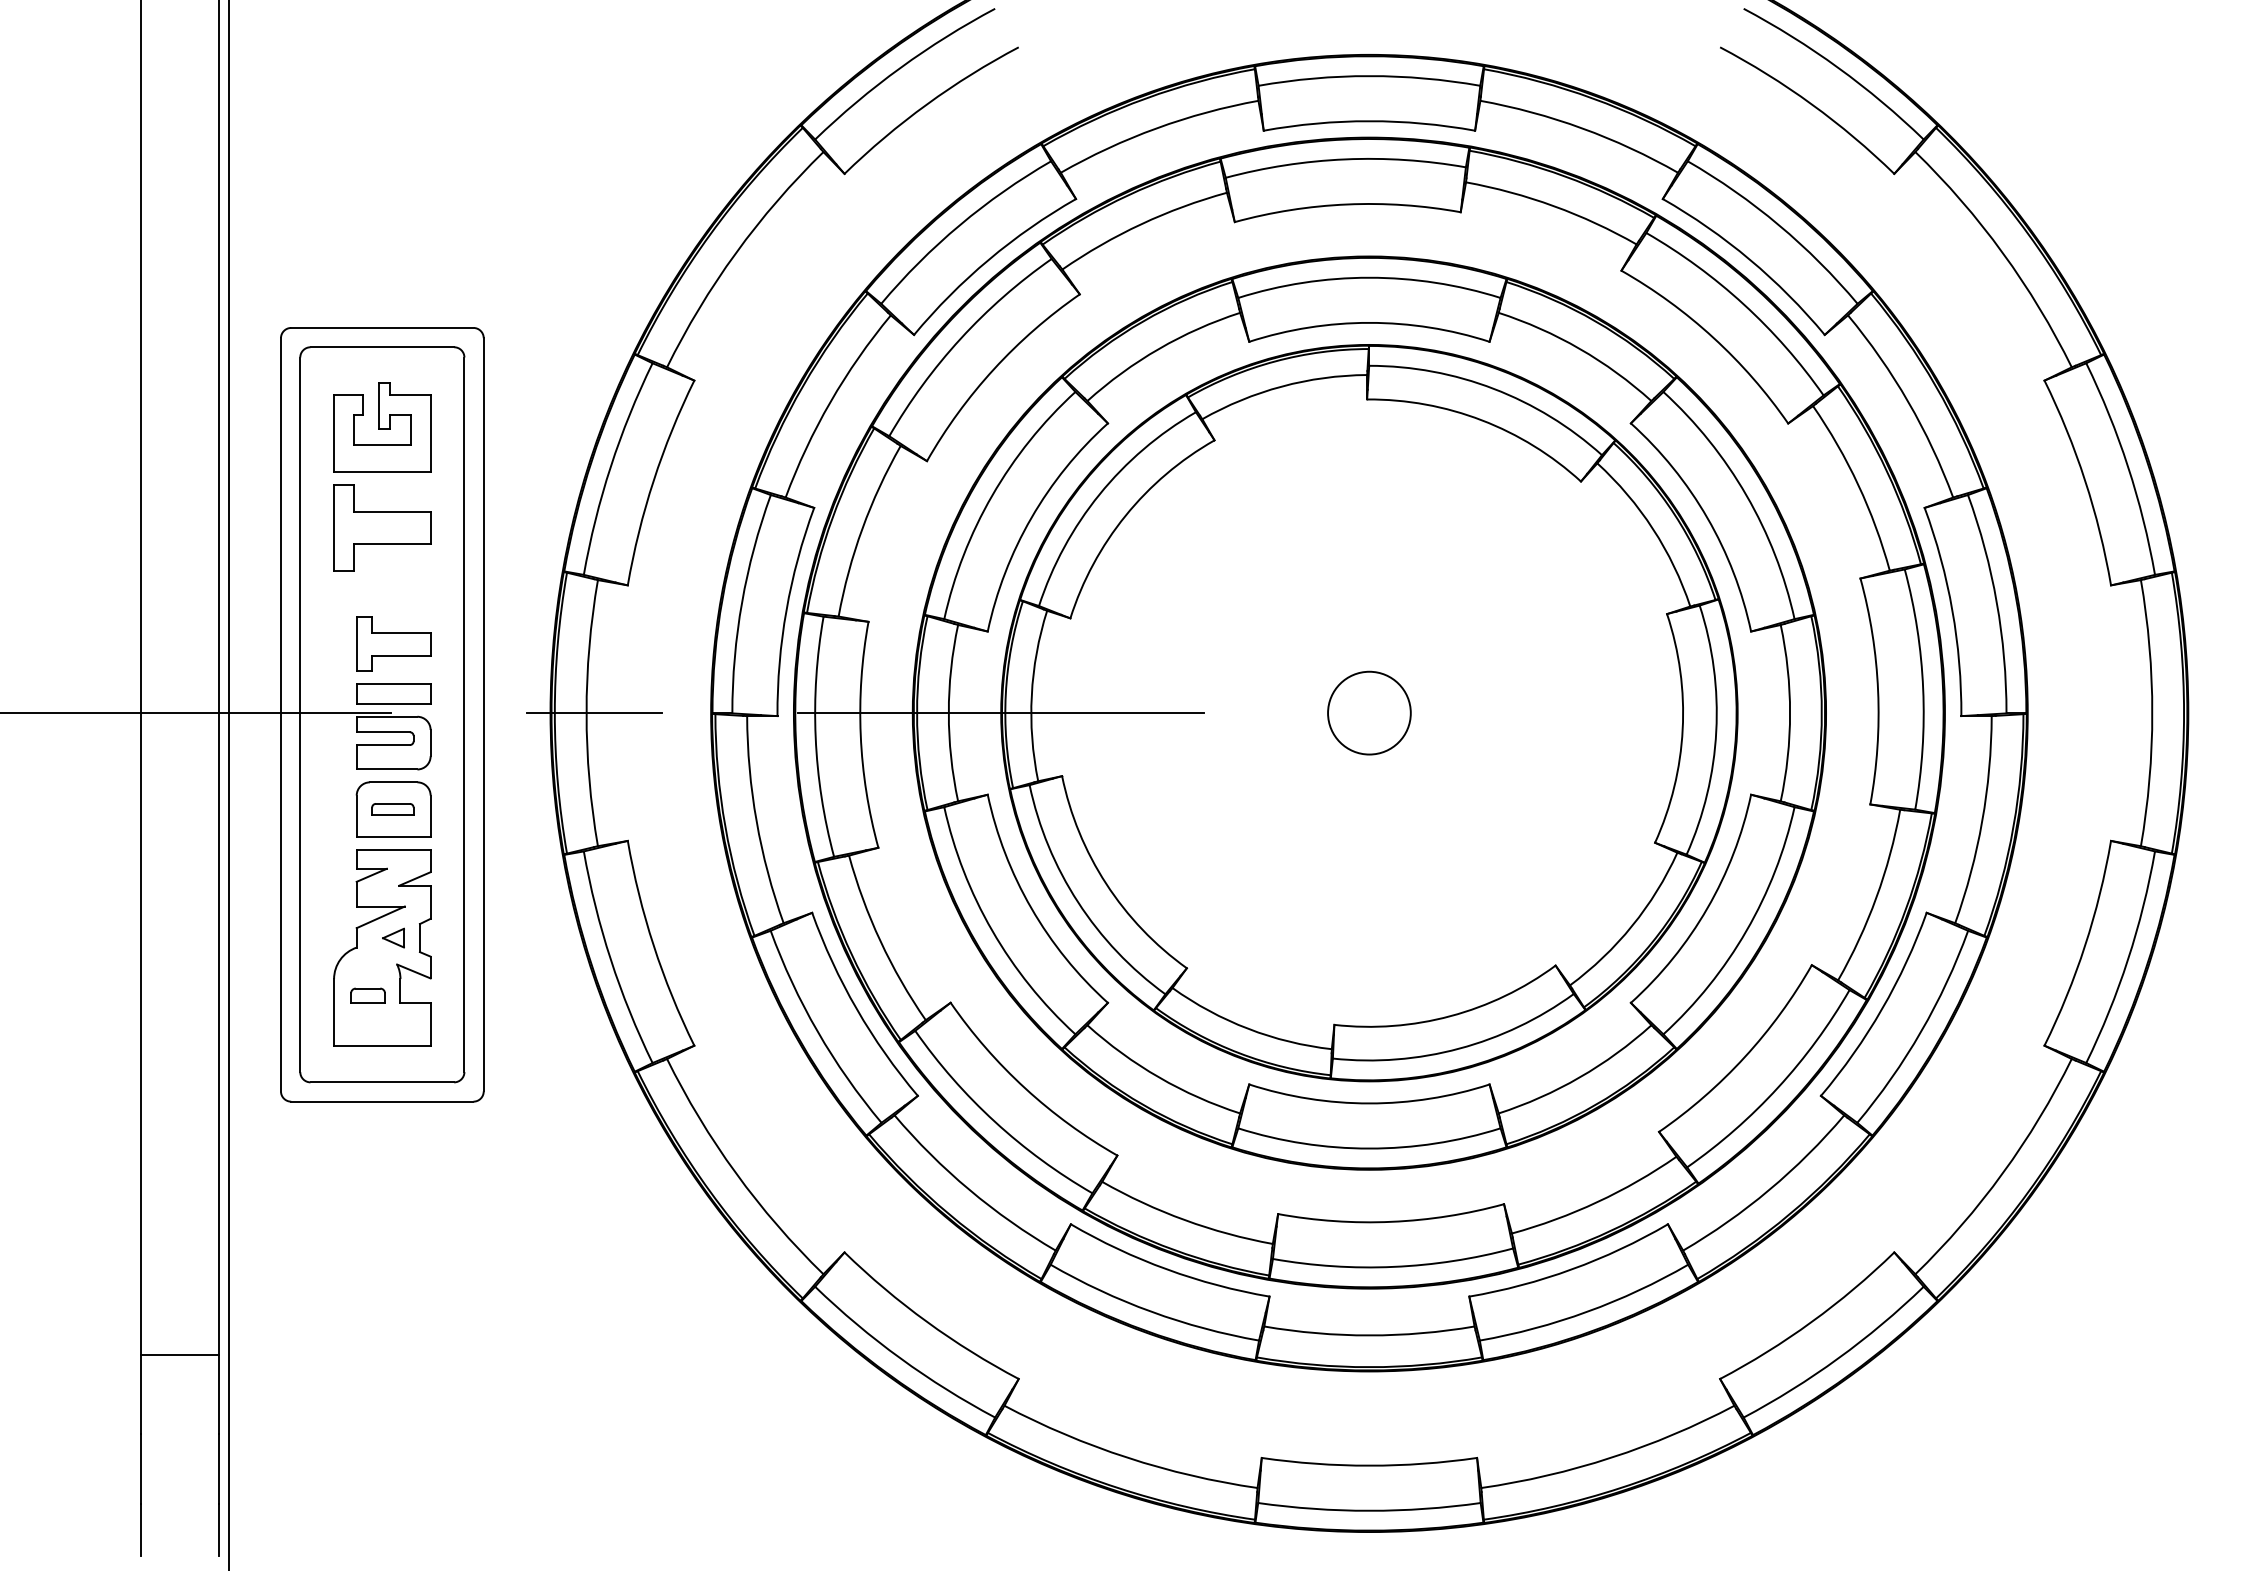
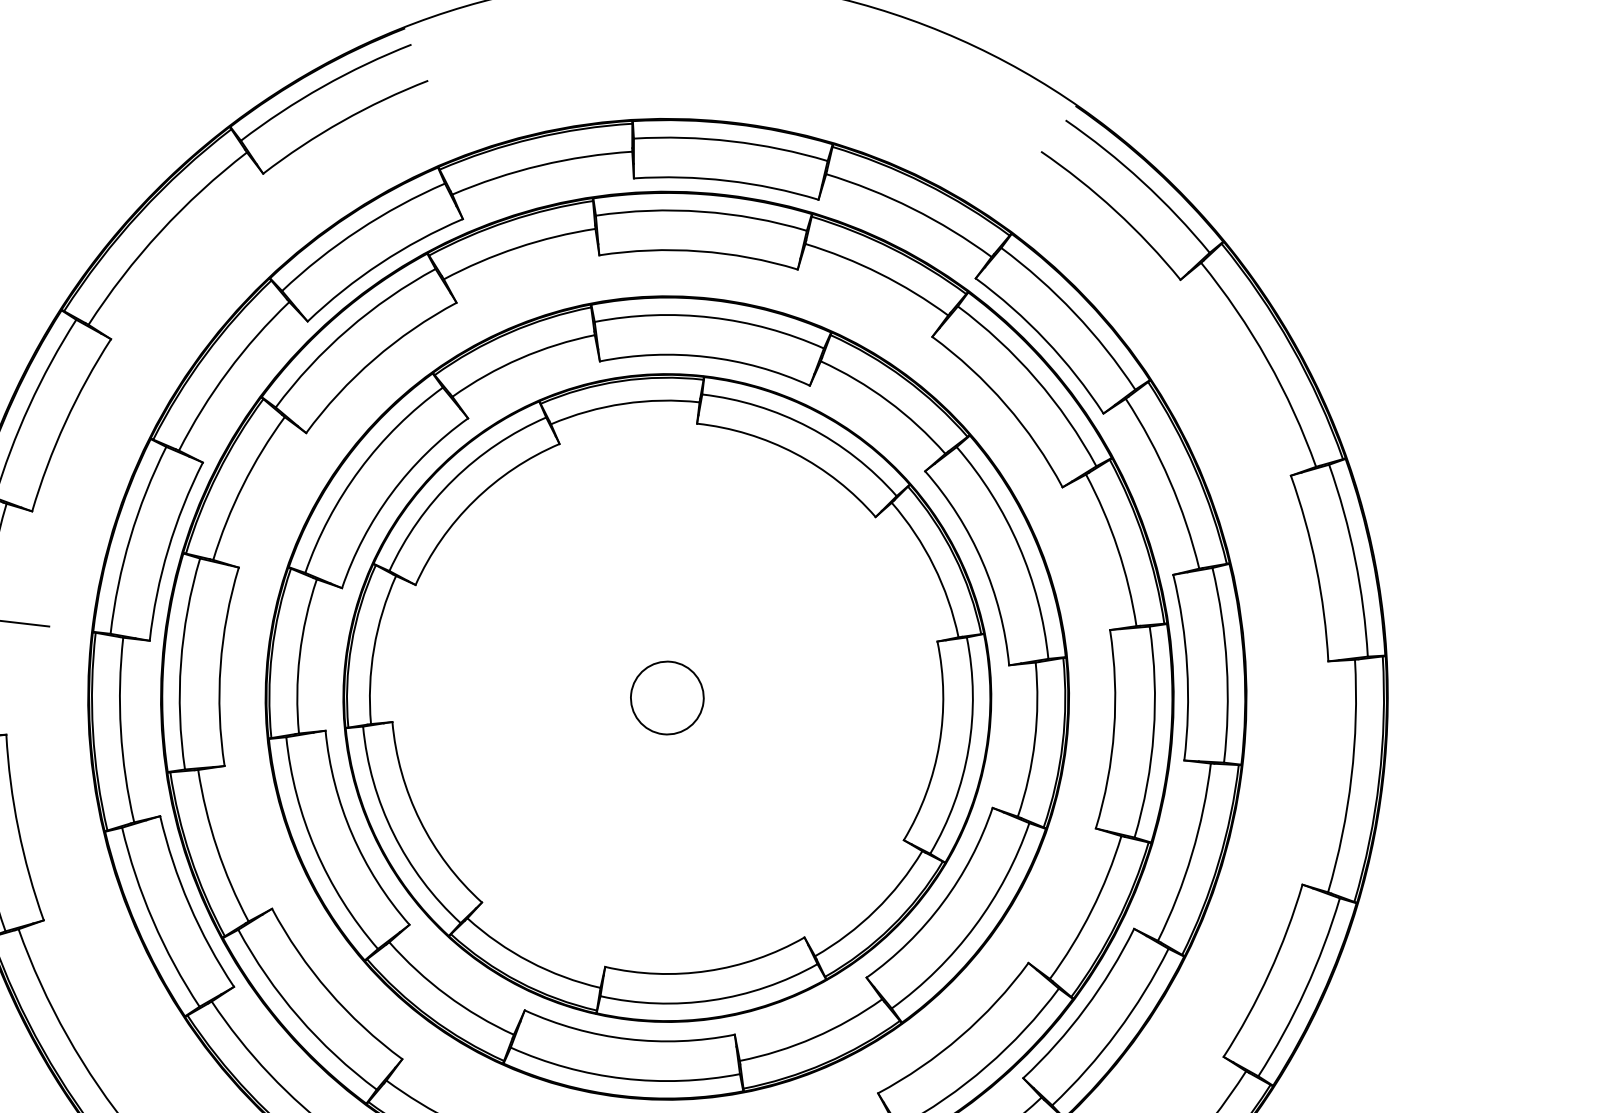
line: (1000, 713) -> (344, 661), removed

